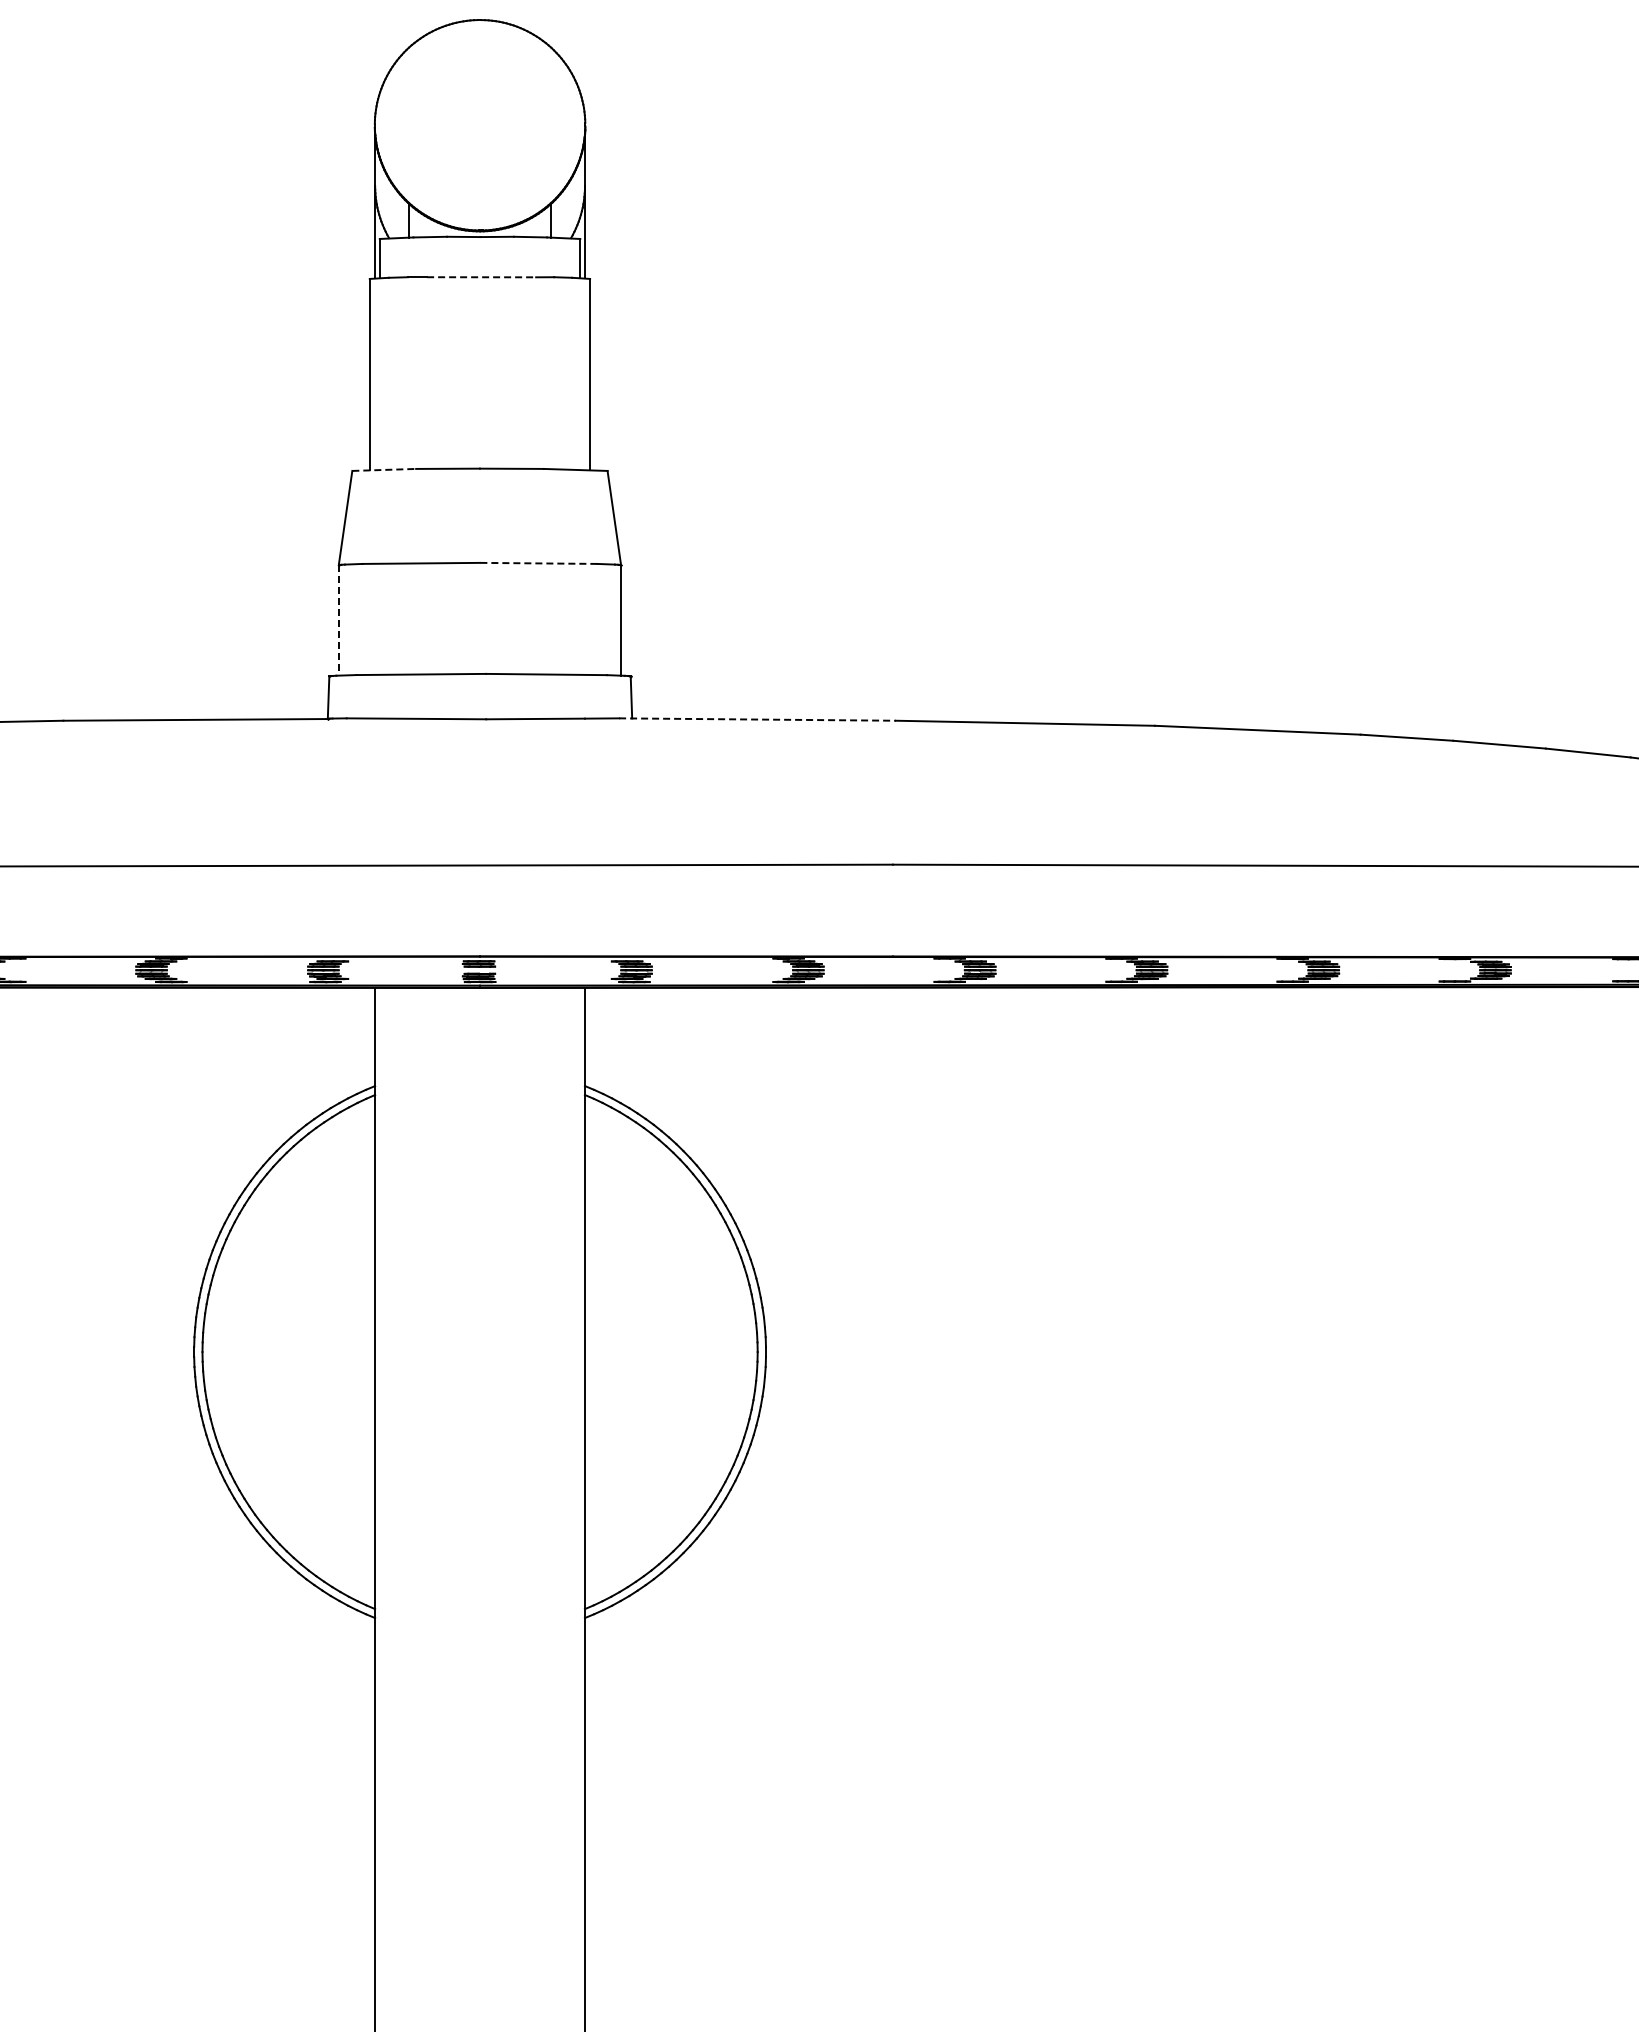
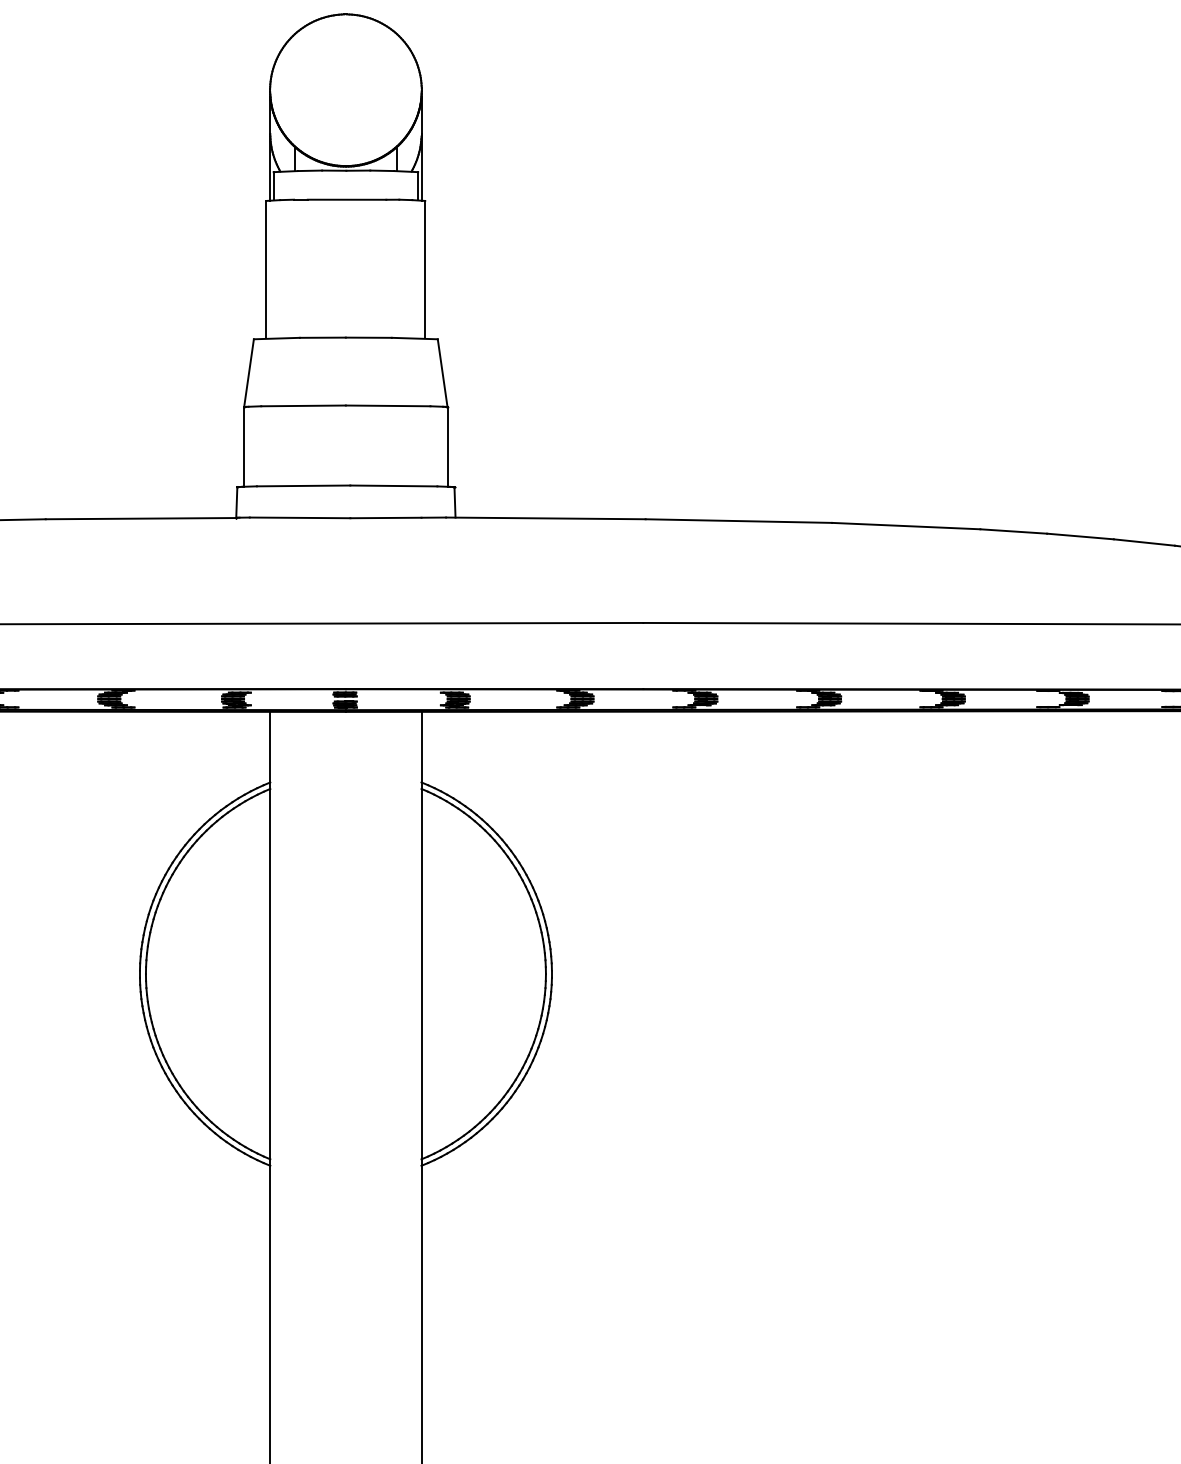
line: (481, 277) -> (346, 199), dashed -> solid
line: (384, 469) -> (277, 338), dashed -> solid
line: (538, 563) -> (388, 405), dashed -> solid
line: (338, 620) -> (243, 447), dashed -> solid
line: (758, 719) -> (546, 518), dashed -> solid

